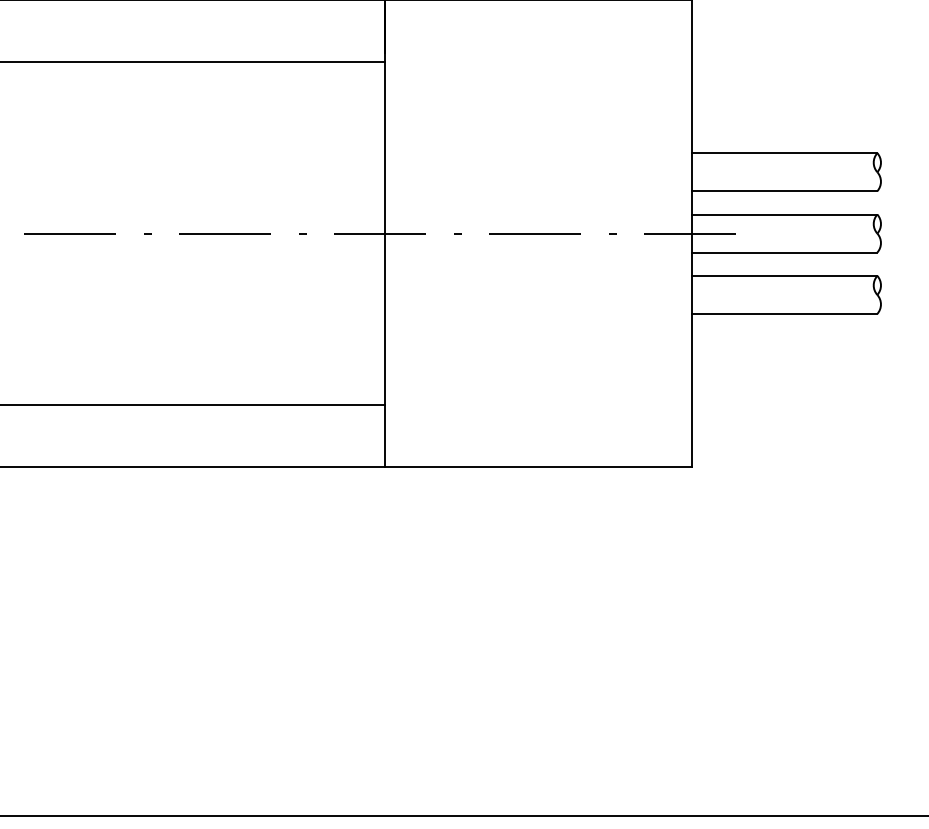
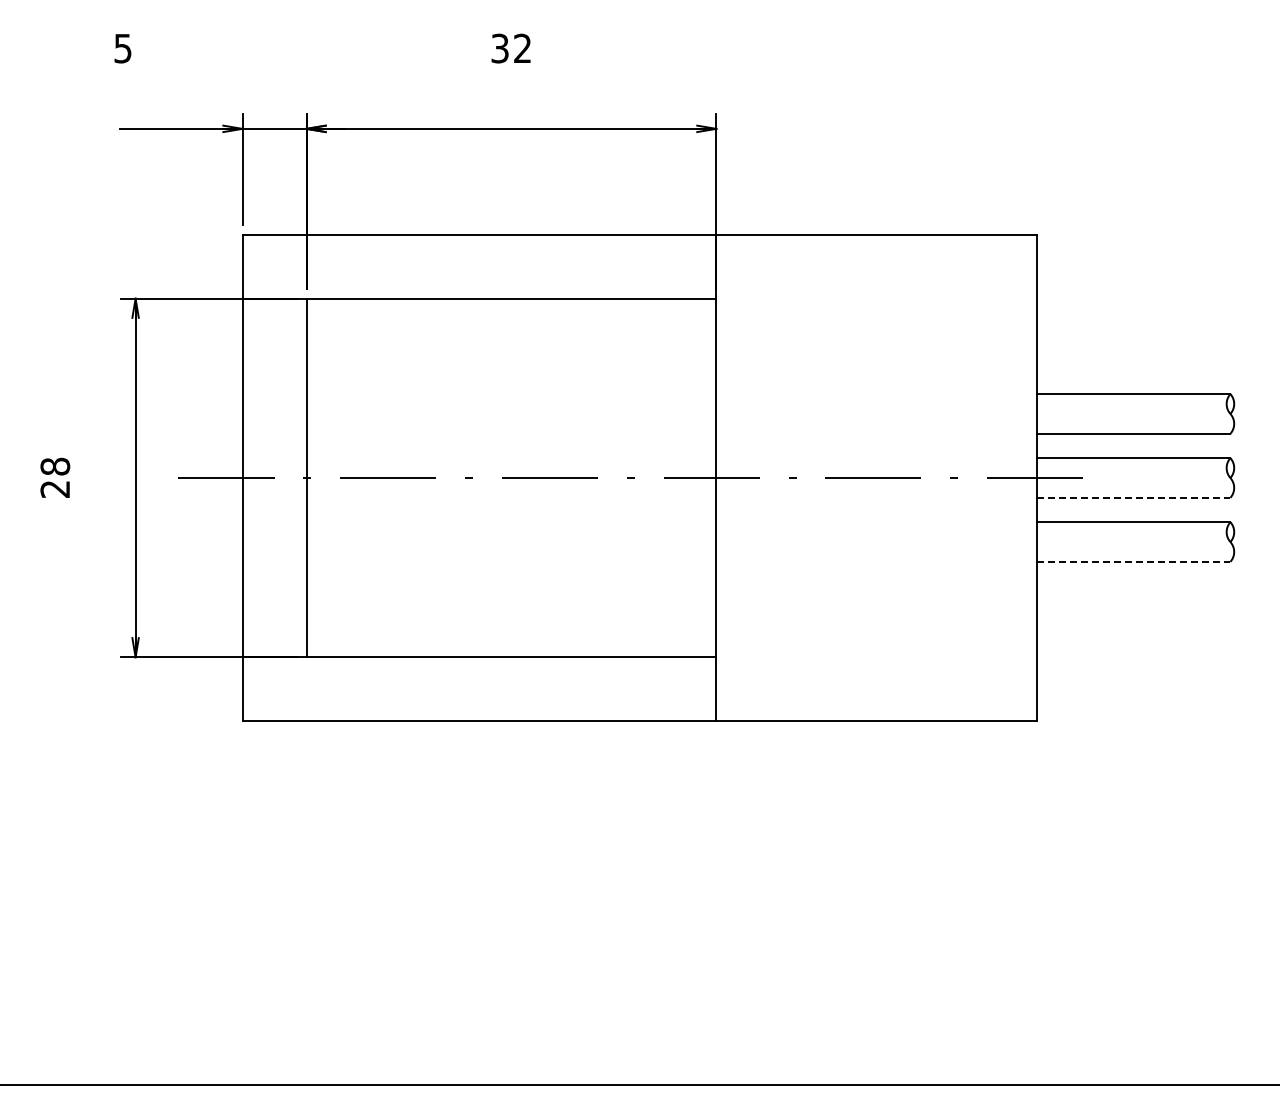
line: (784, 252) -> (1133, 497), solid -> dashed
line: (784, 313) -> (1133, 561), solid -> dashed

